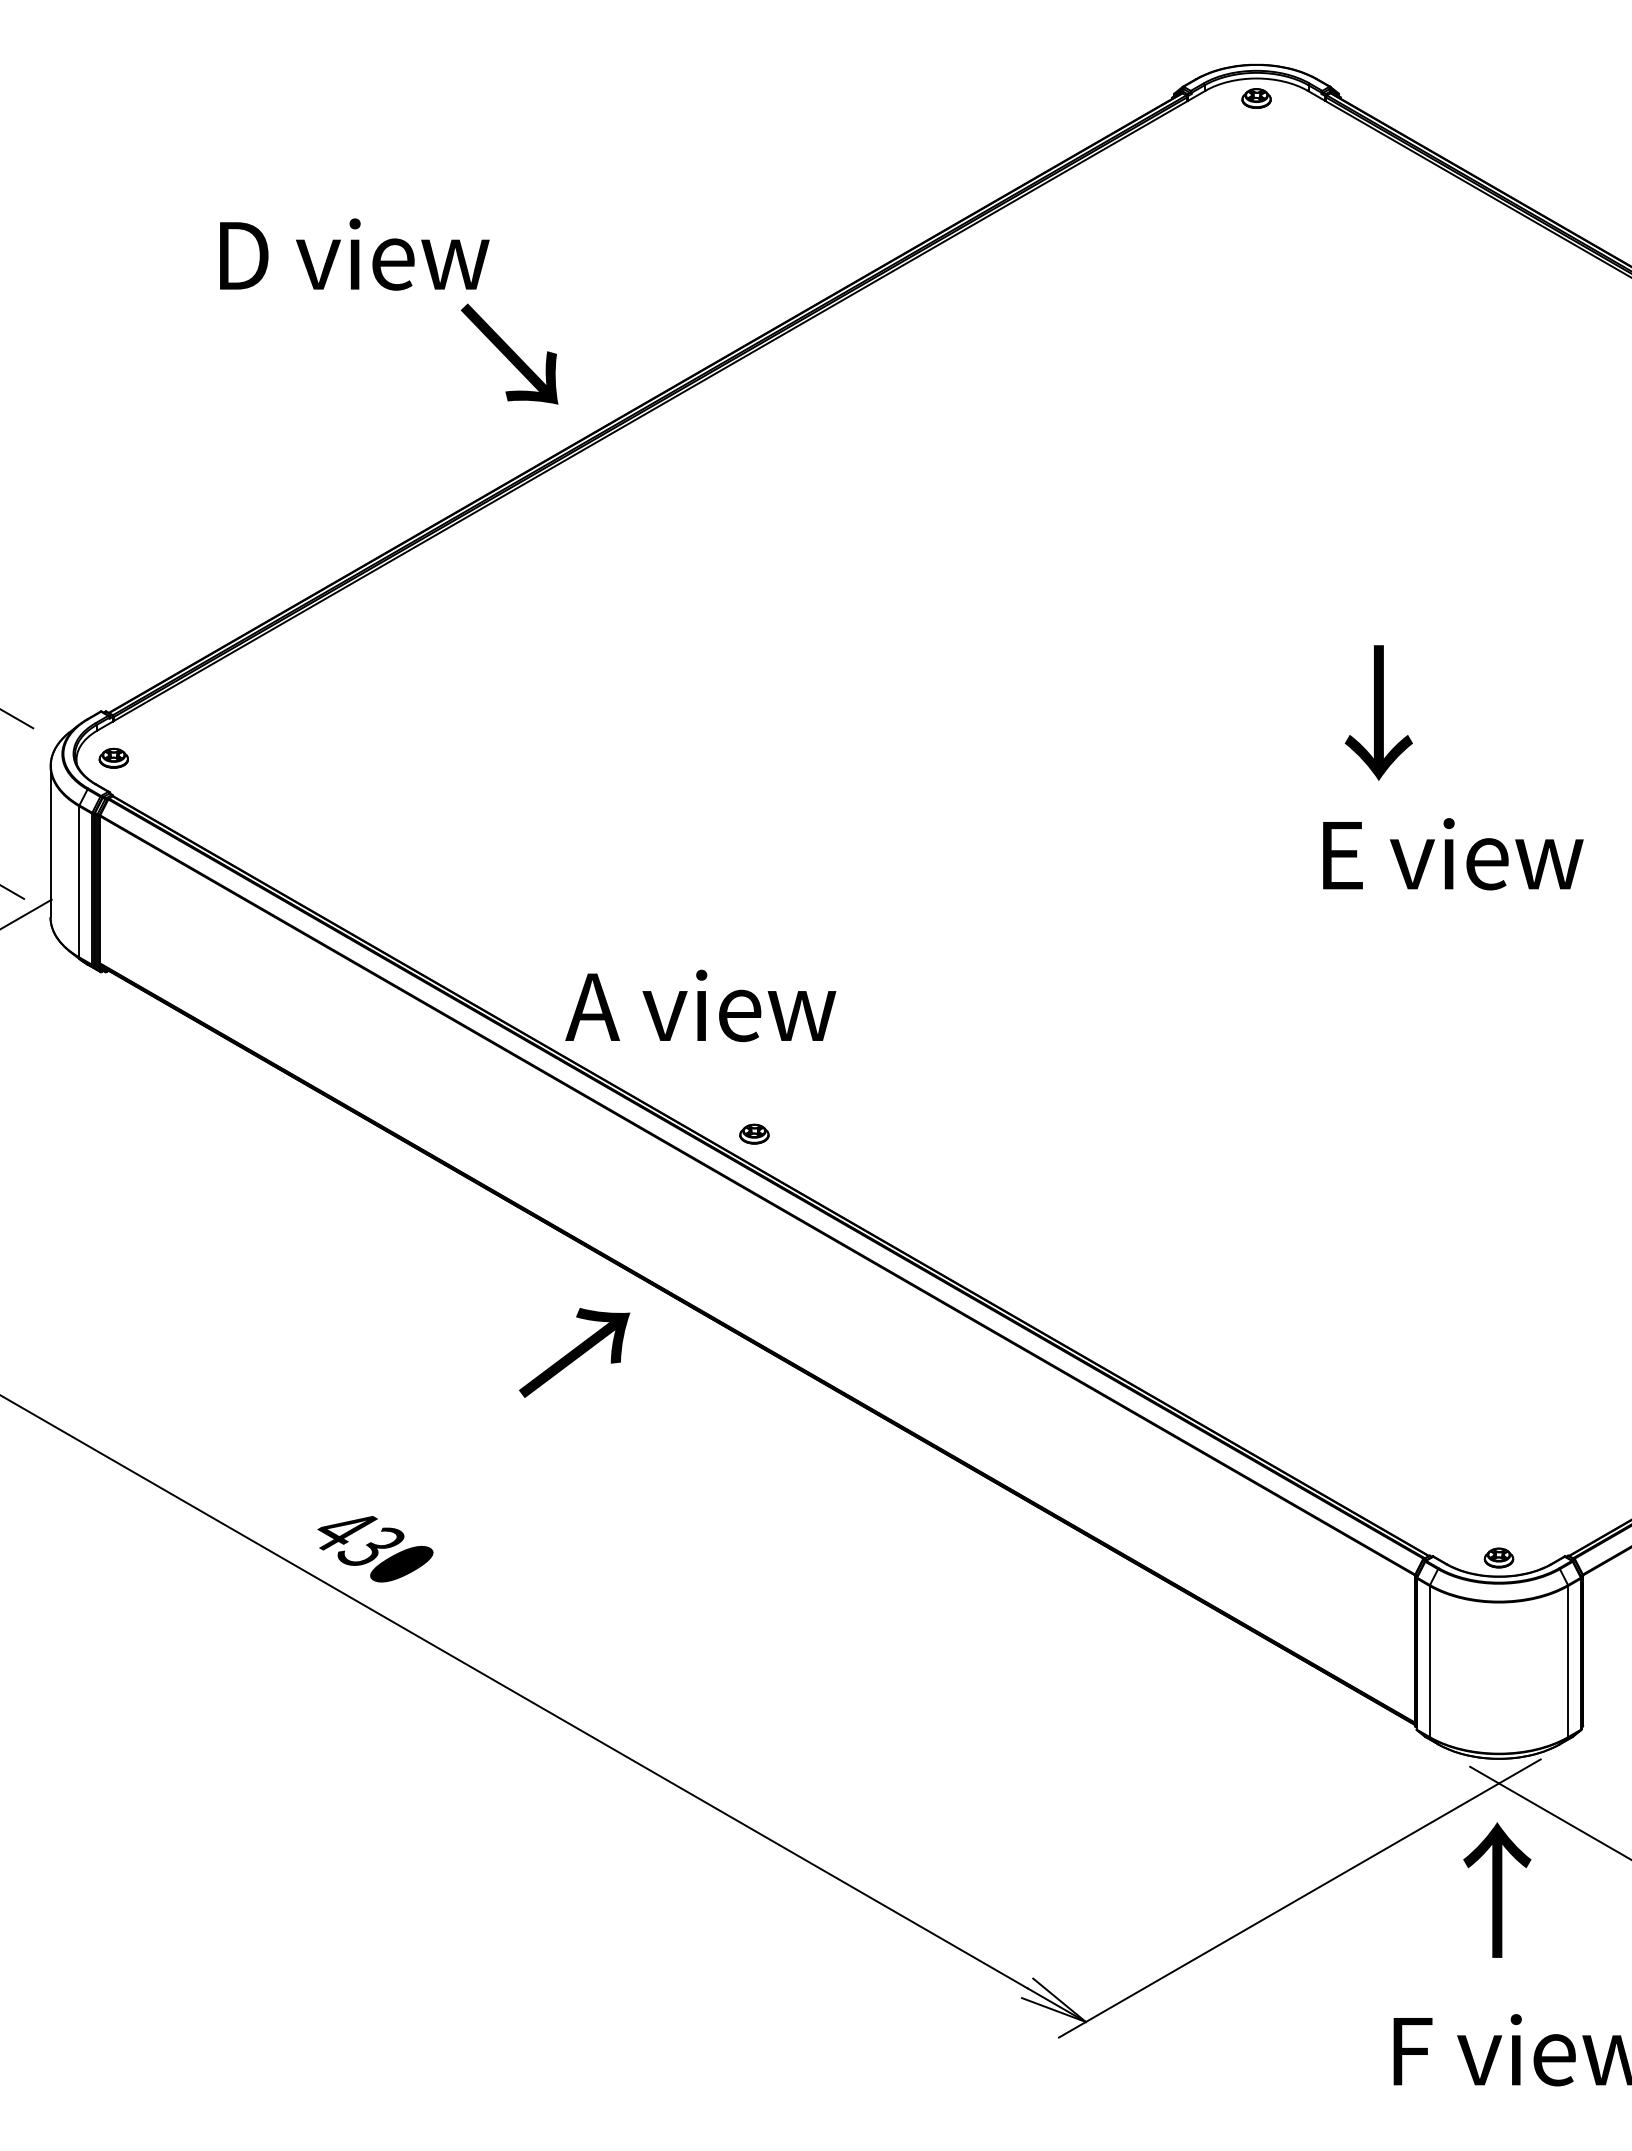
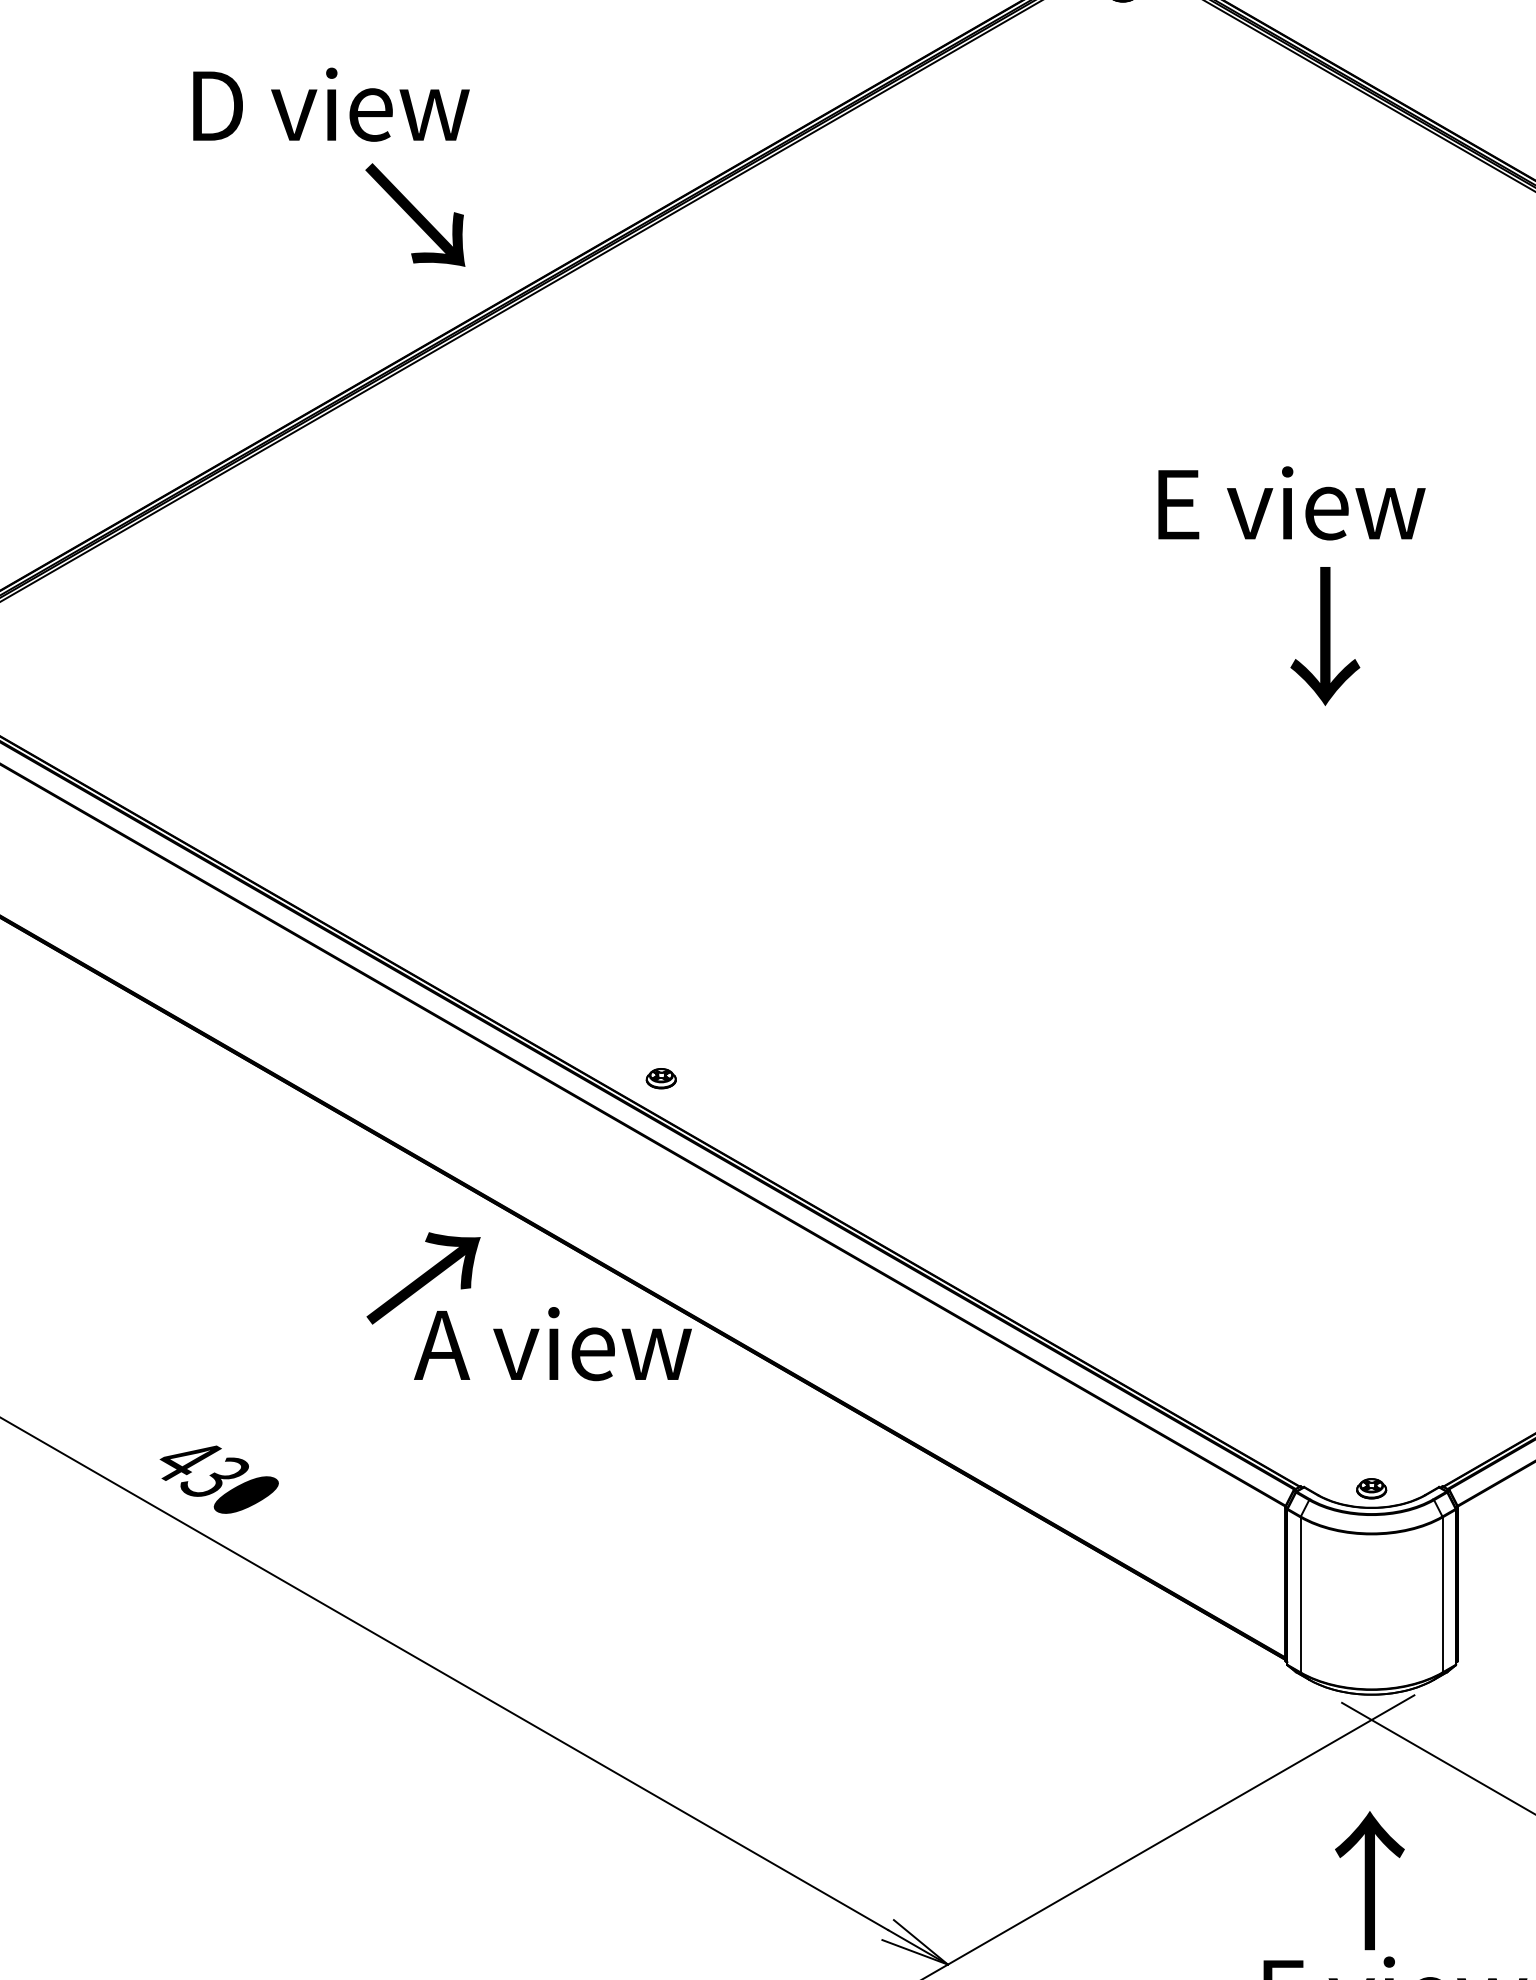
text: (354, 254) -> (331, 104), moved
text: (509, 353) -> (415, 214), moved
text: (1378, 712) -> (1324, 635), moved
text: (1453, 854) -> (1292, 503), moved
text: (700, 1005) -> (552, 1343), moved
part: (754, 1133) -> (661, 1077), moved
text: (1497, 1889) -> (1370, 1879), moved

